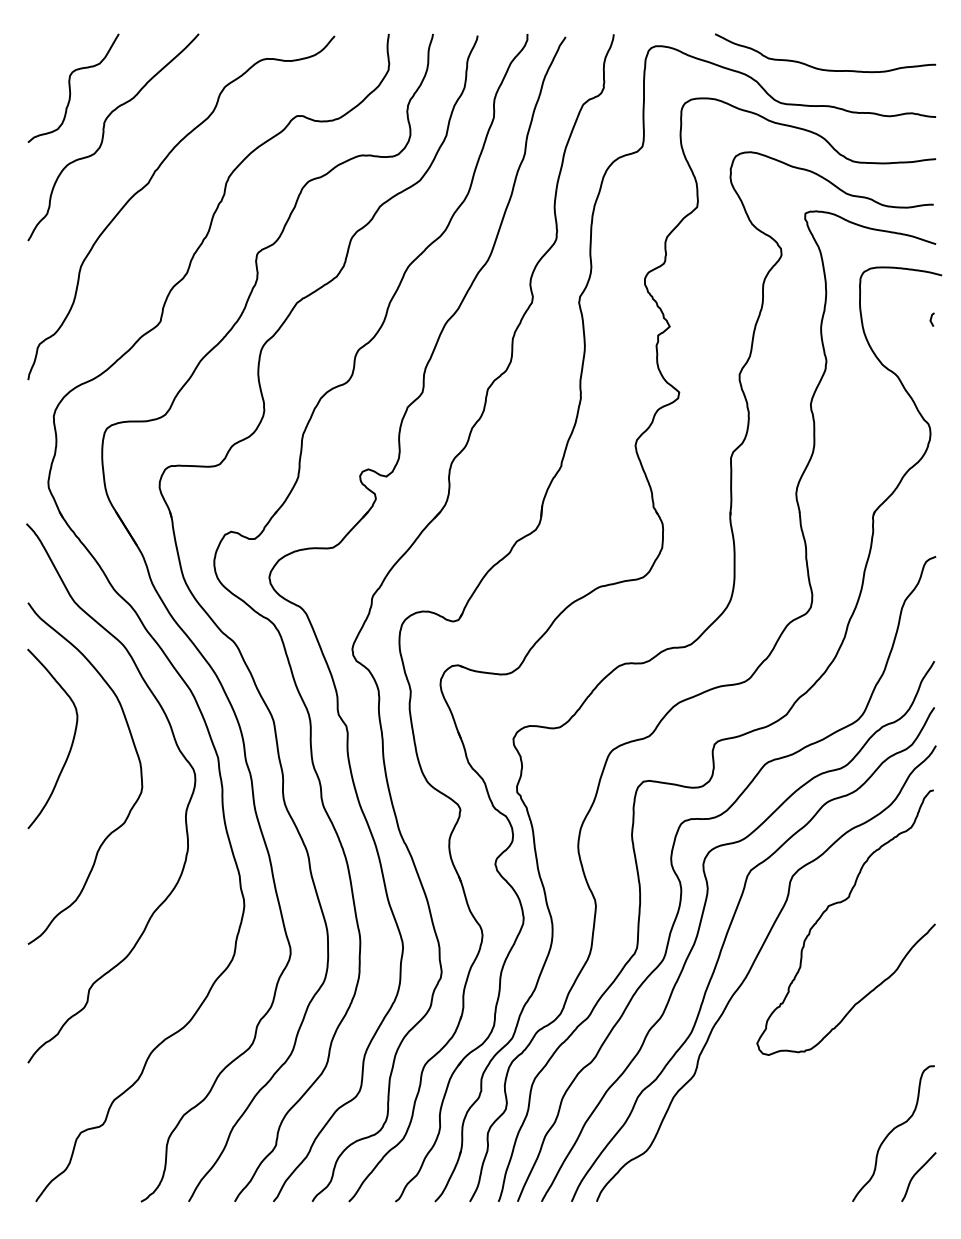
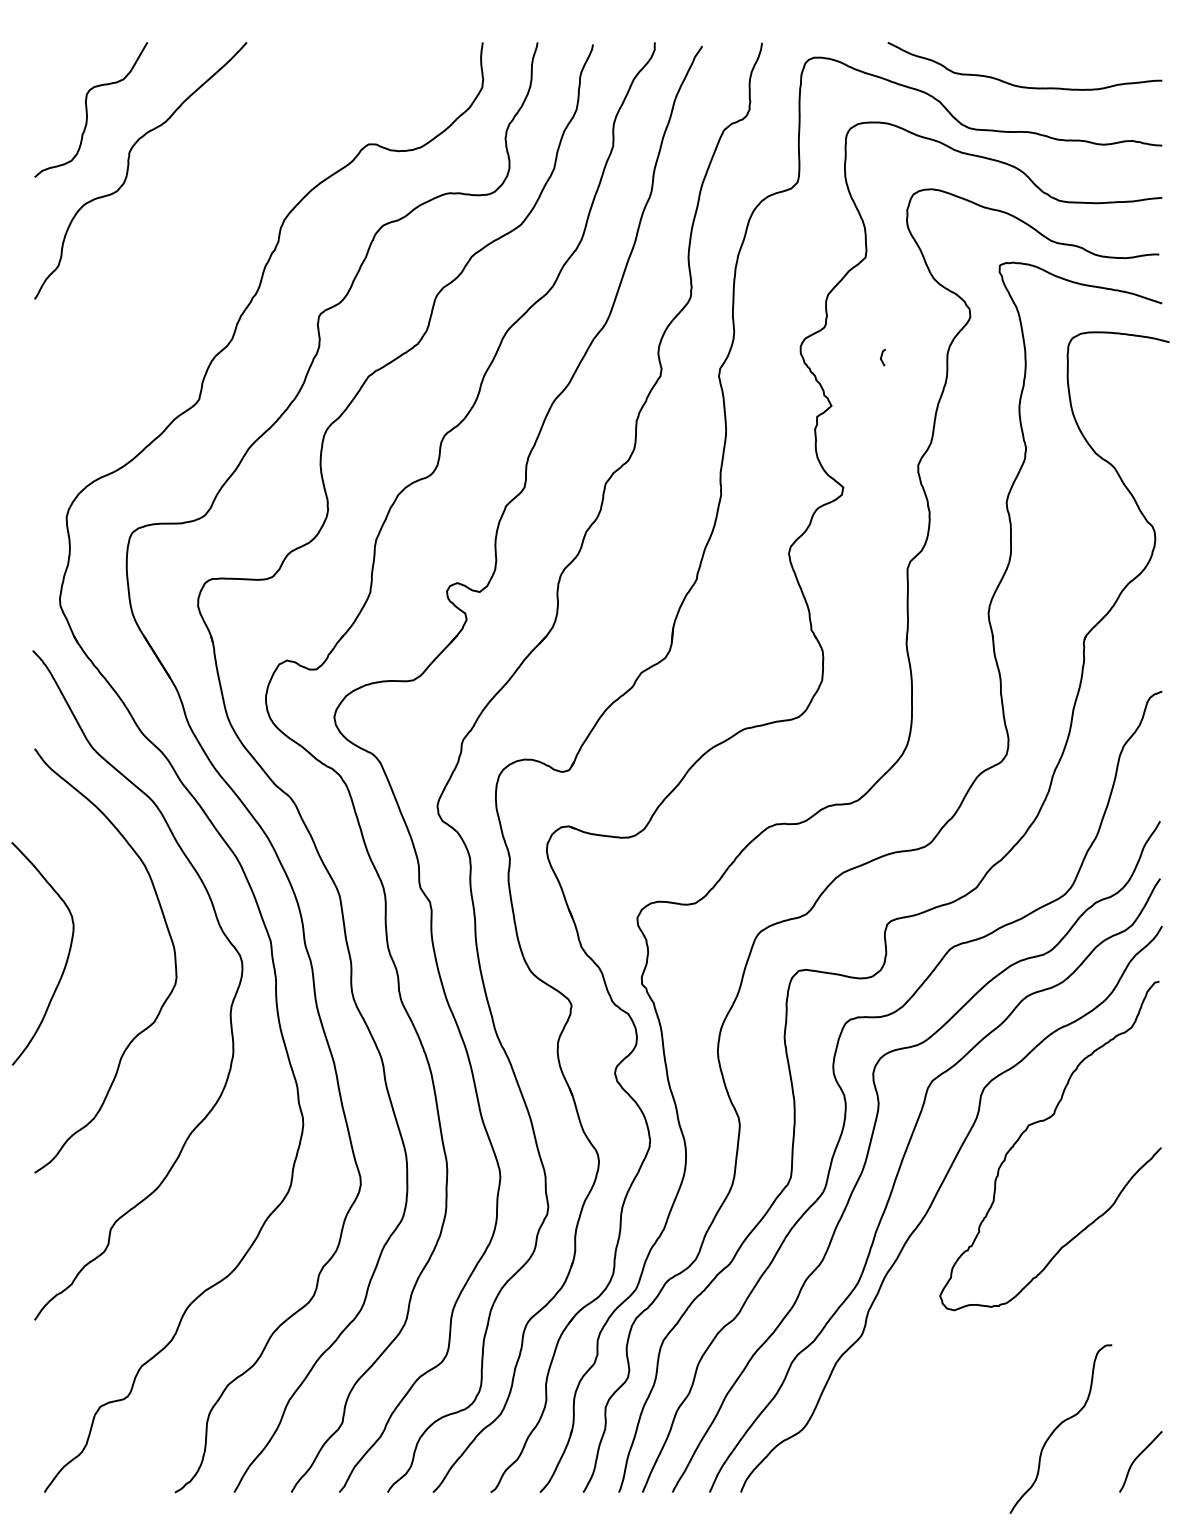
curve: (149, 183) -> (185, 228), removed
curve: (931, 319) -> (882, 357), moved
curve: (71, 742) -> (66, 958), moved
curve: (892, 1131) -> (1059, 1426), moved

